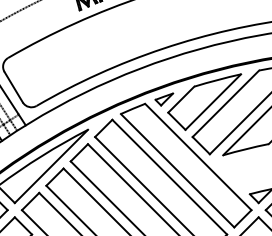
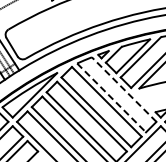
line: (198, 156) -> (124, 89), solid -> dashed
line: (177, 170) -> (111, 97), solid -> dashed

